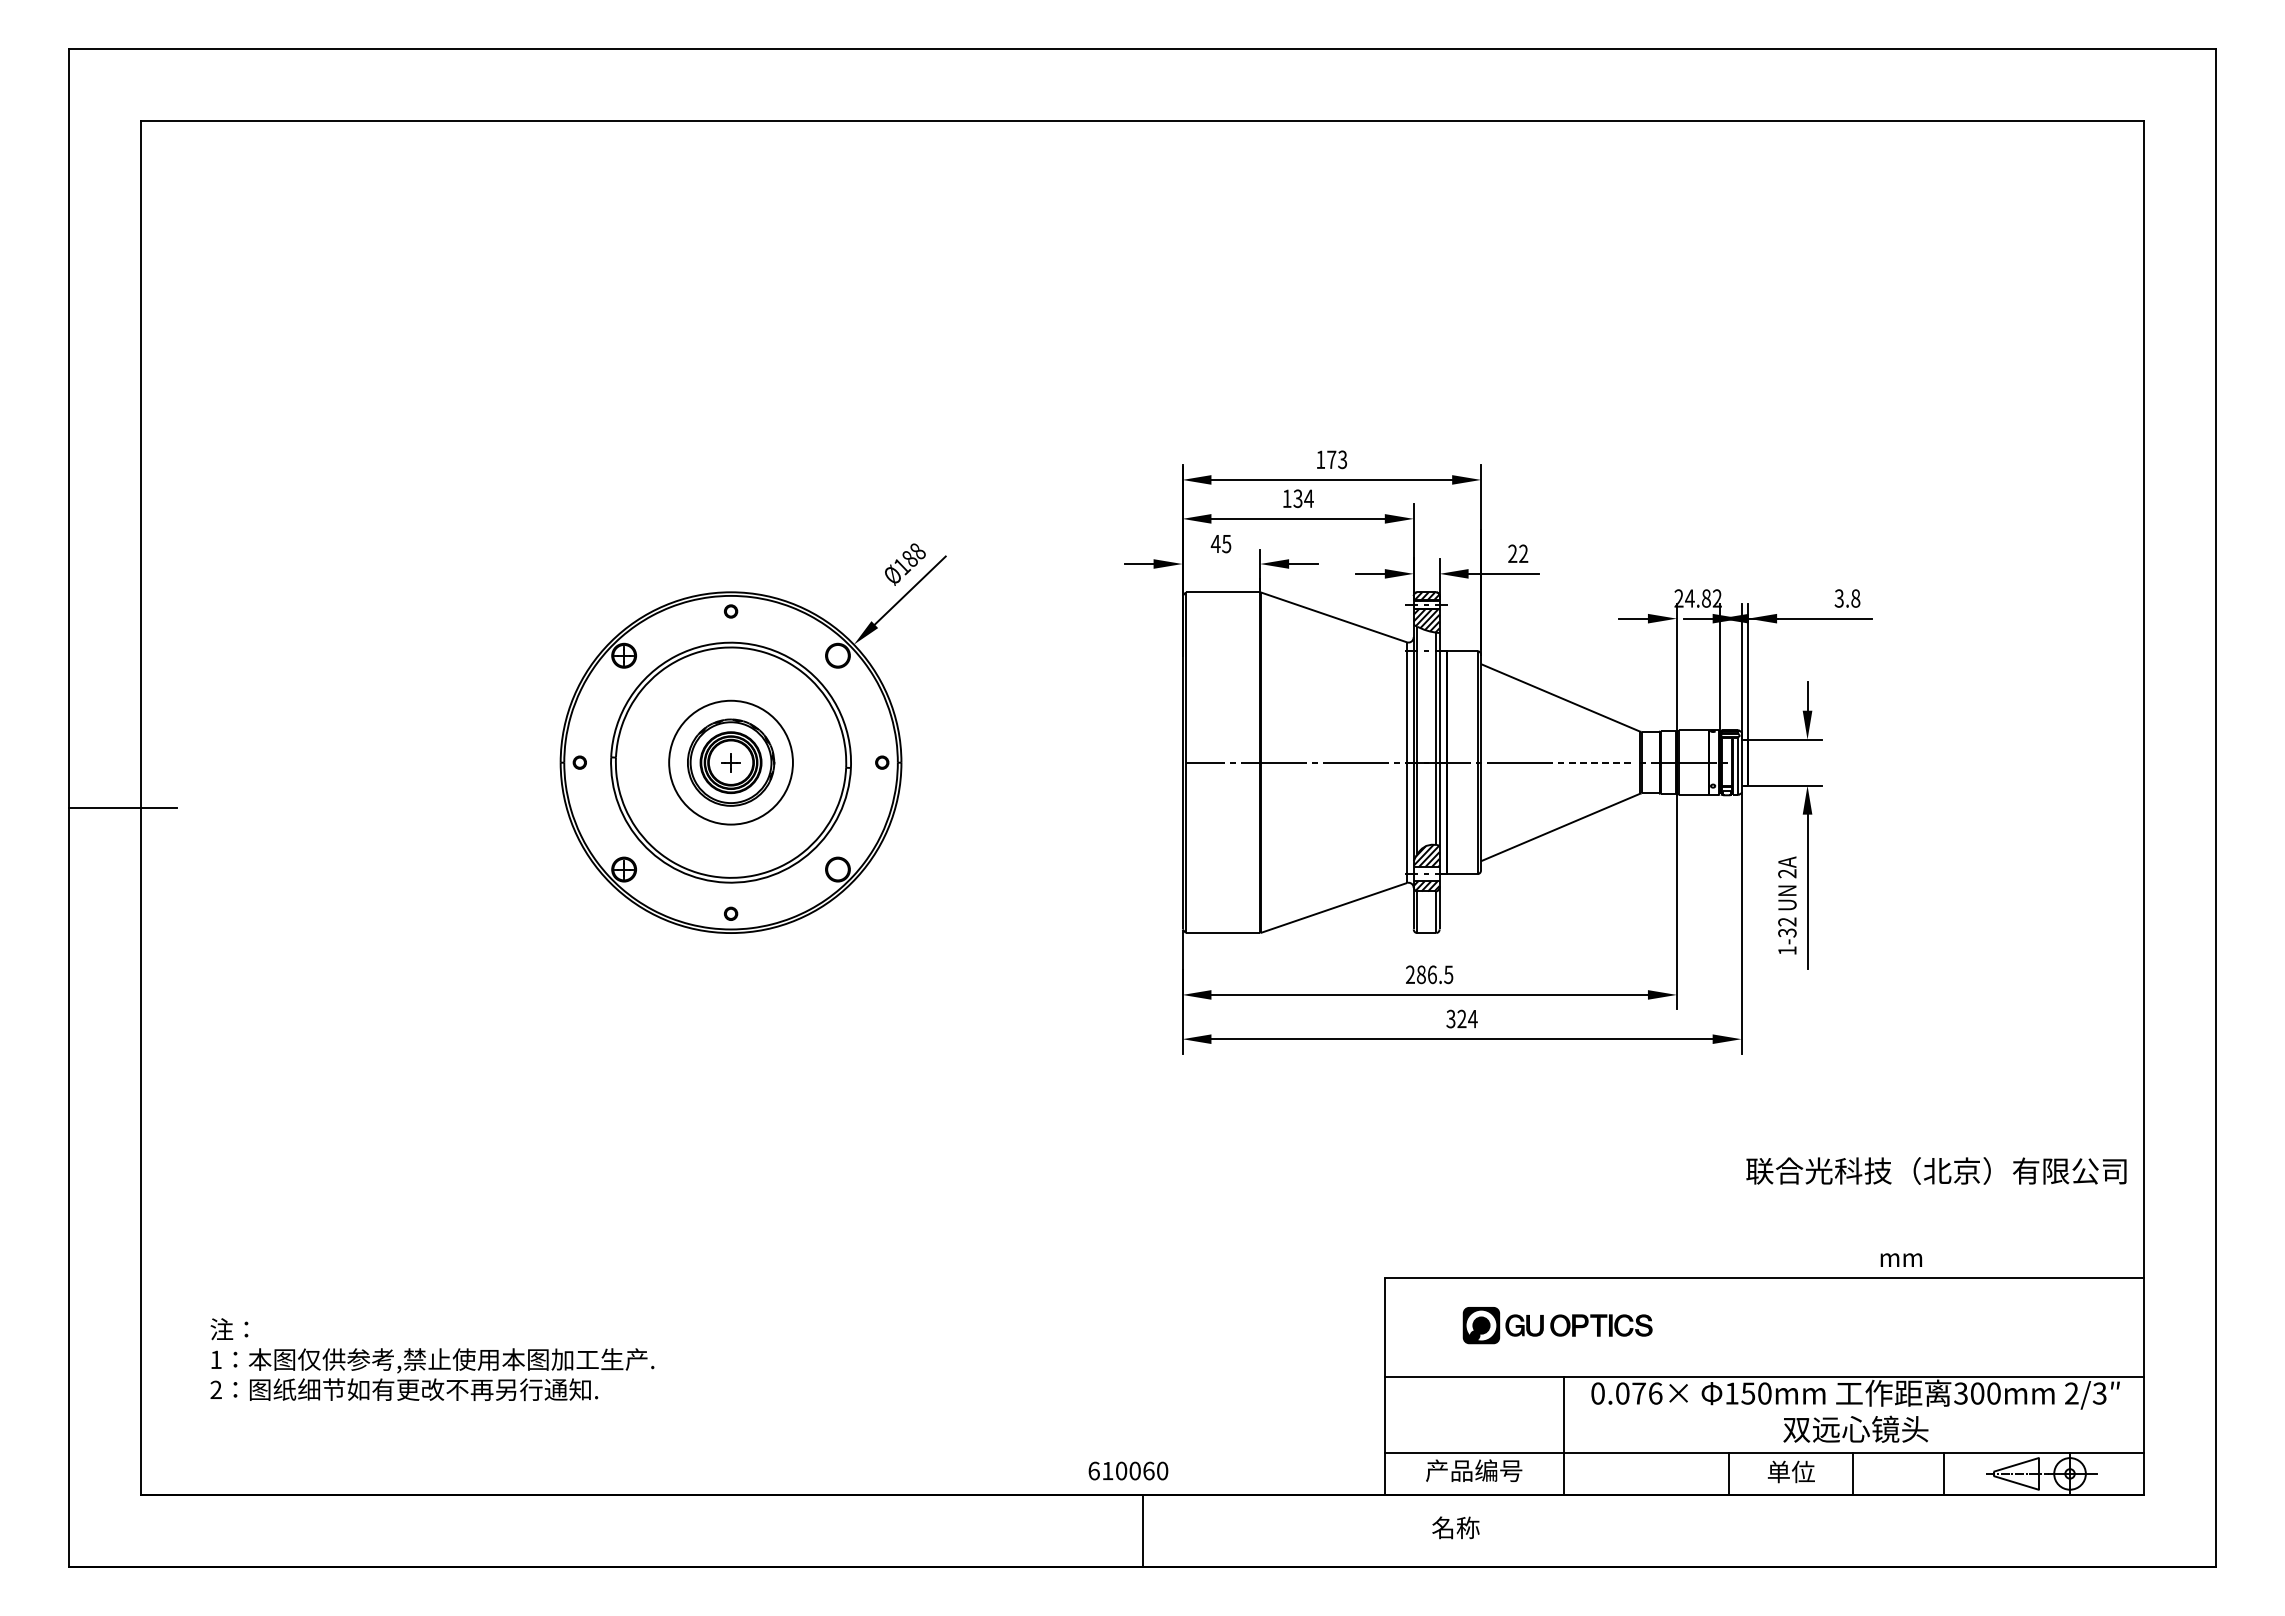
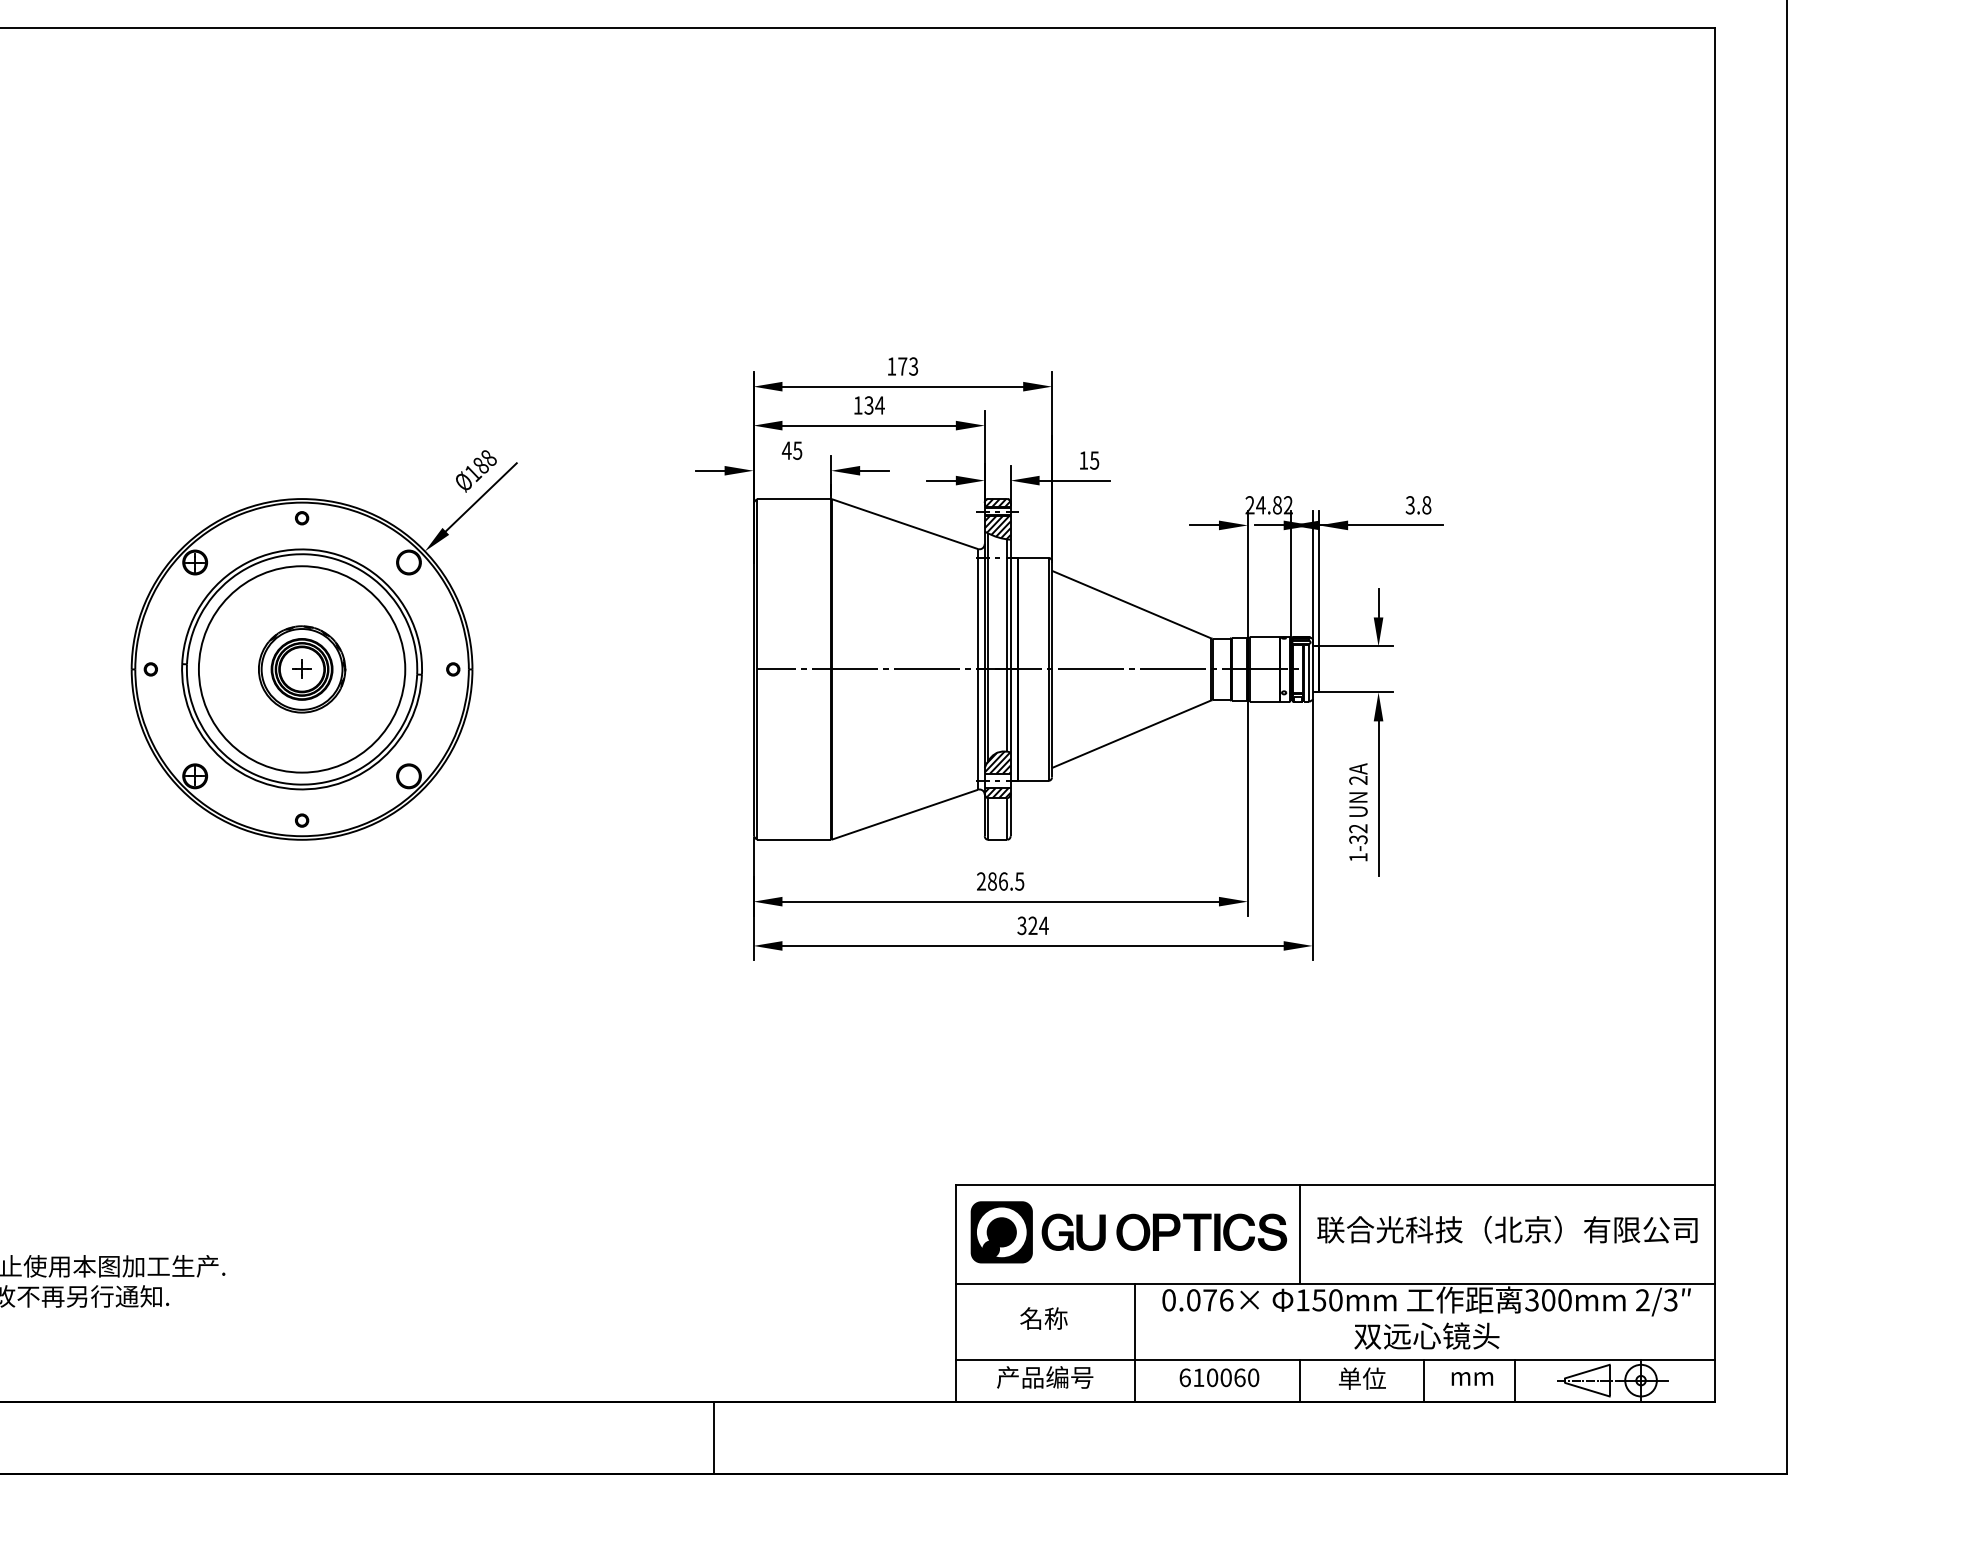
text: (1518, 553) -> (1089, 460), 22 -> 15
circle: (730, 762) -> (301, 669), size x1.67
line: (1601, 762) -> (1172, 669), dashed -> solid
text: (1936, 1170) -> (1507, 1229), moved
text: (1900, 1259) -> (1471, 1378), moved
part: (1557, 1325) -> (1128, 1232), size x1.67
line: (1729, 1327) -> (1300, 1234), added
text: (1128, 1470) -> (1219, 1377), moved
text: (1455, 1527) -> (1043, 1318), moved

